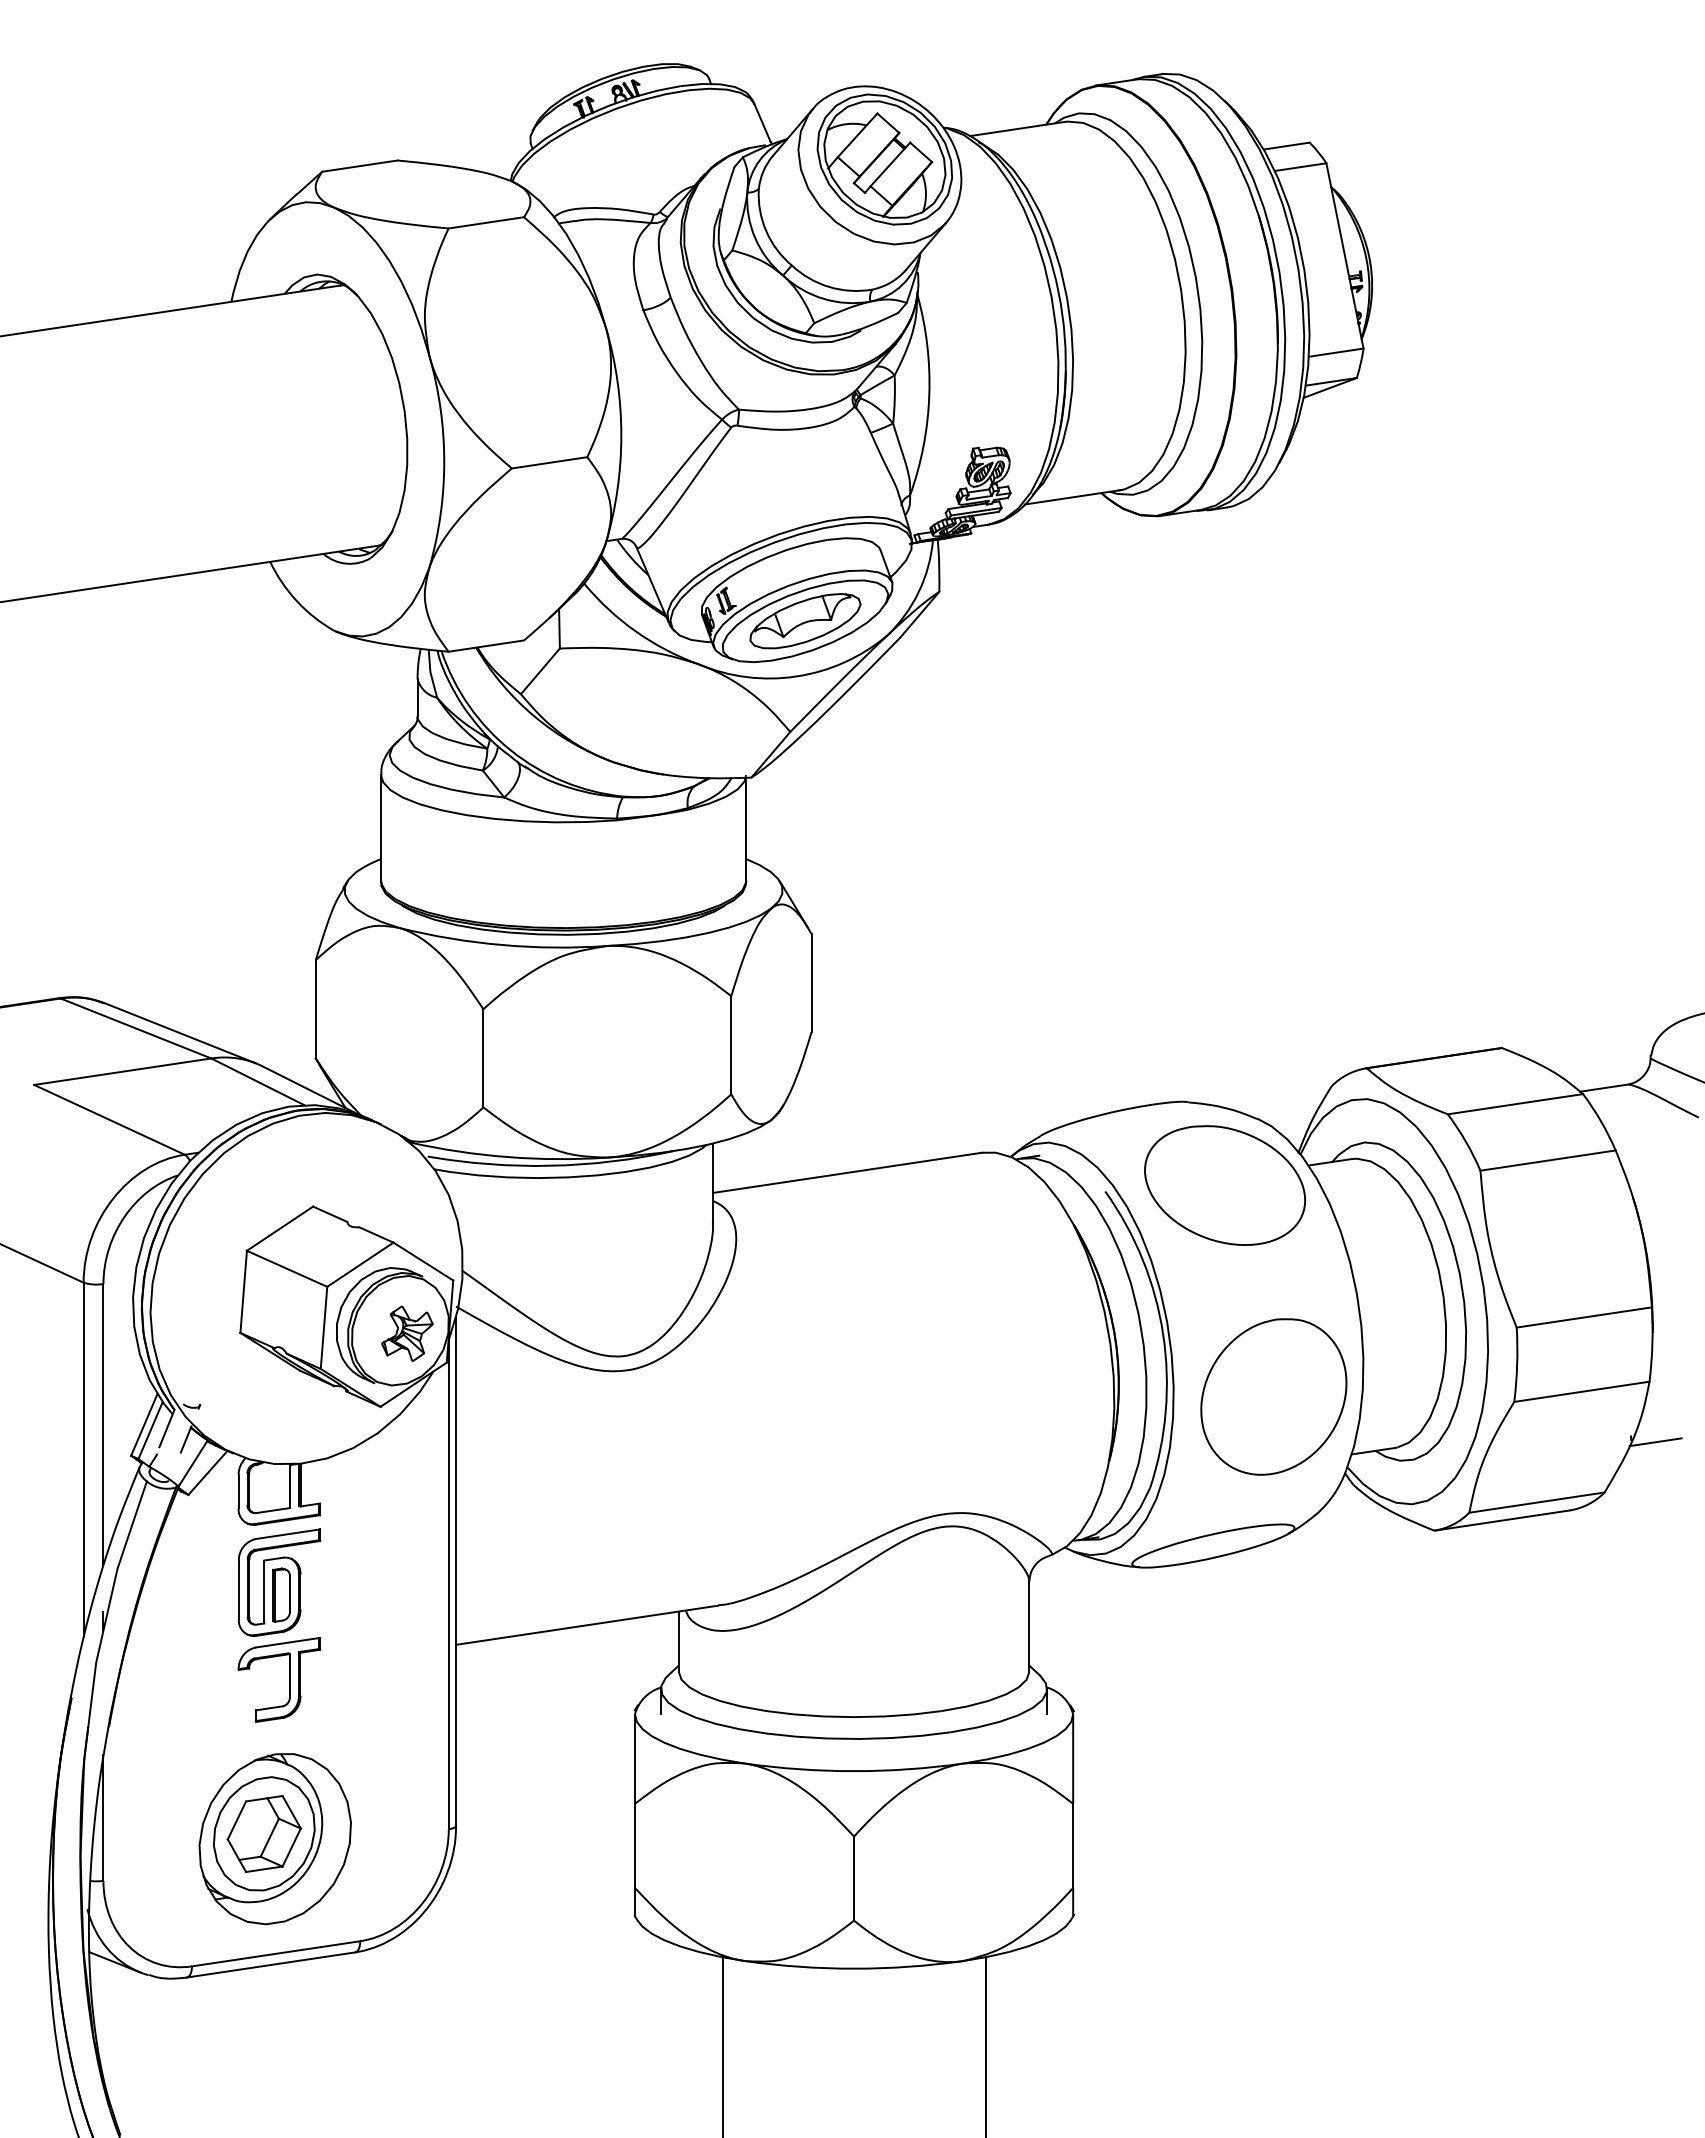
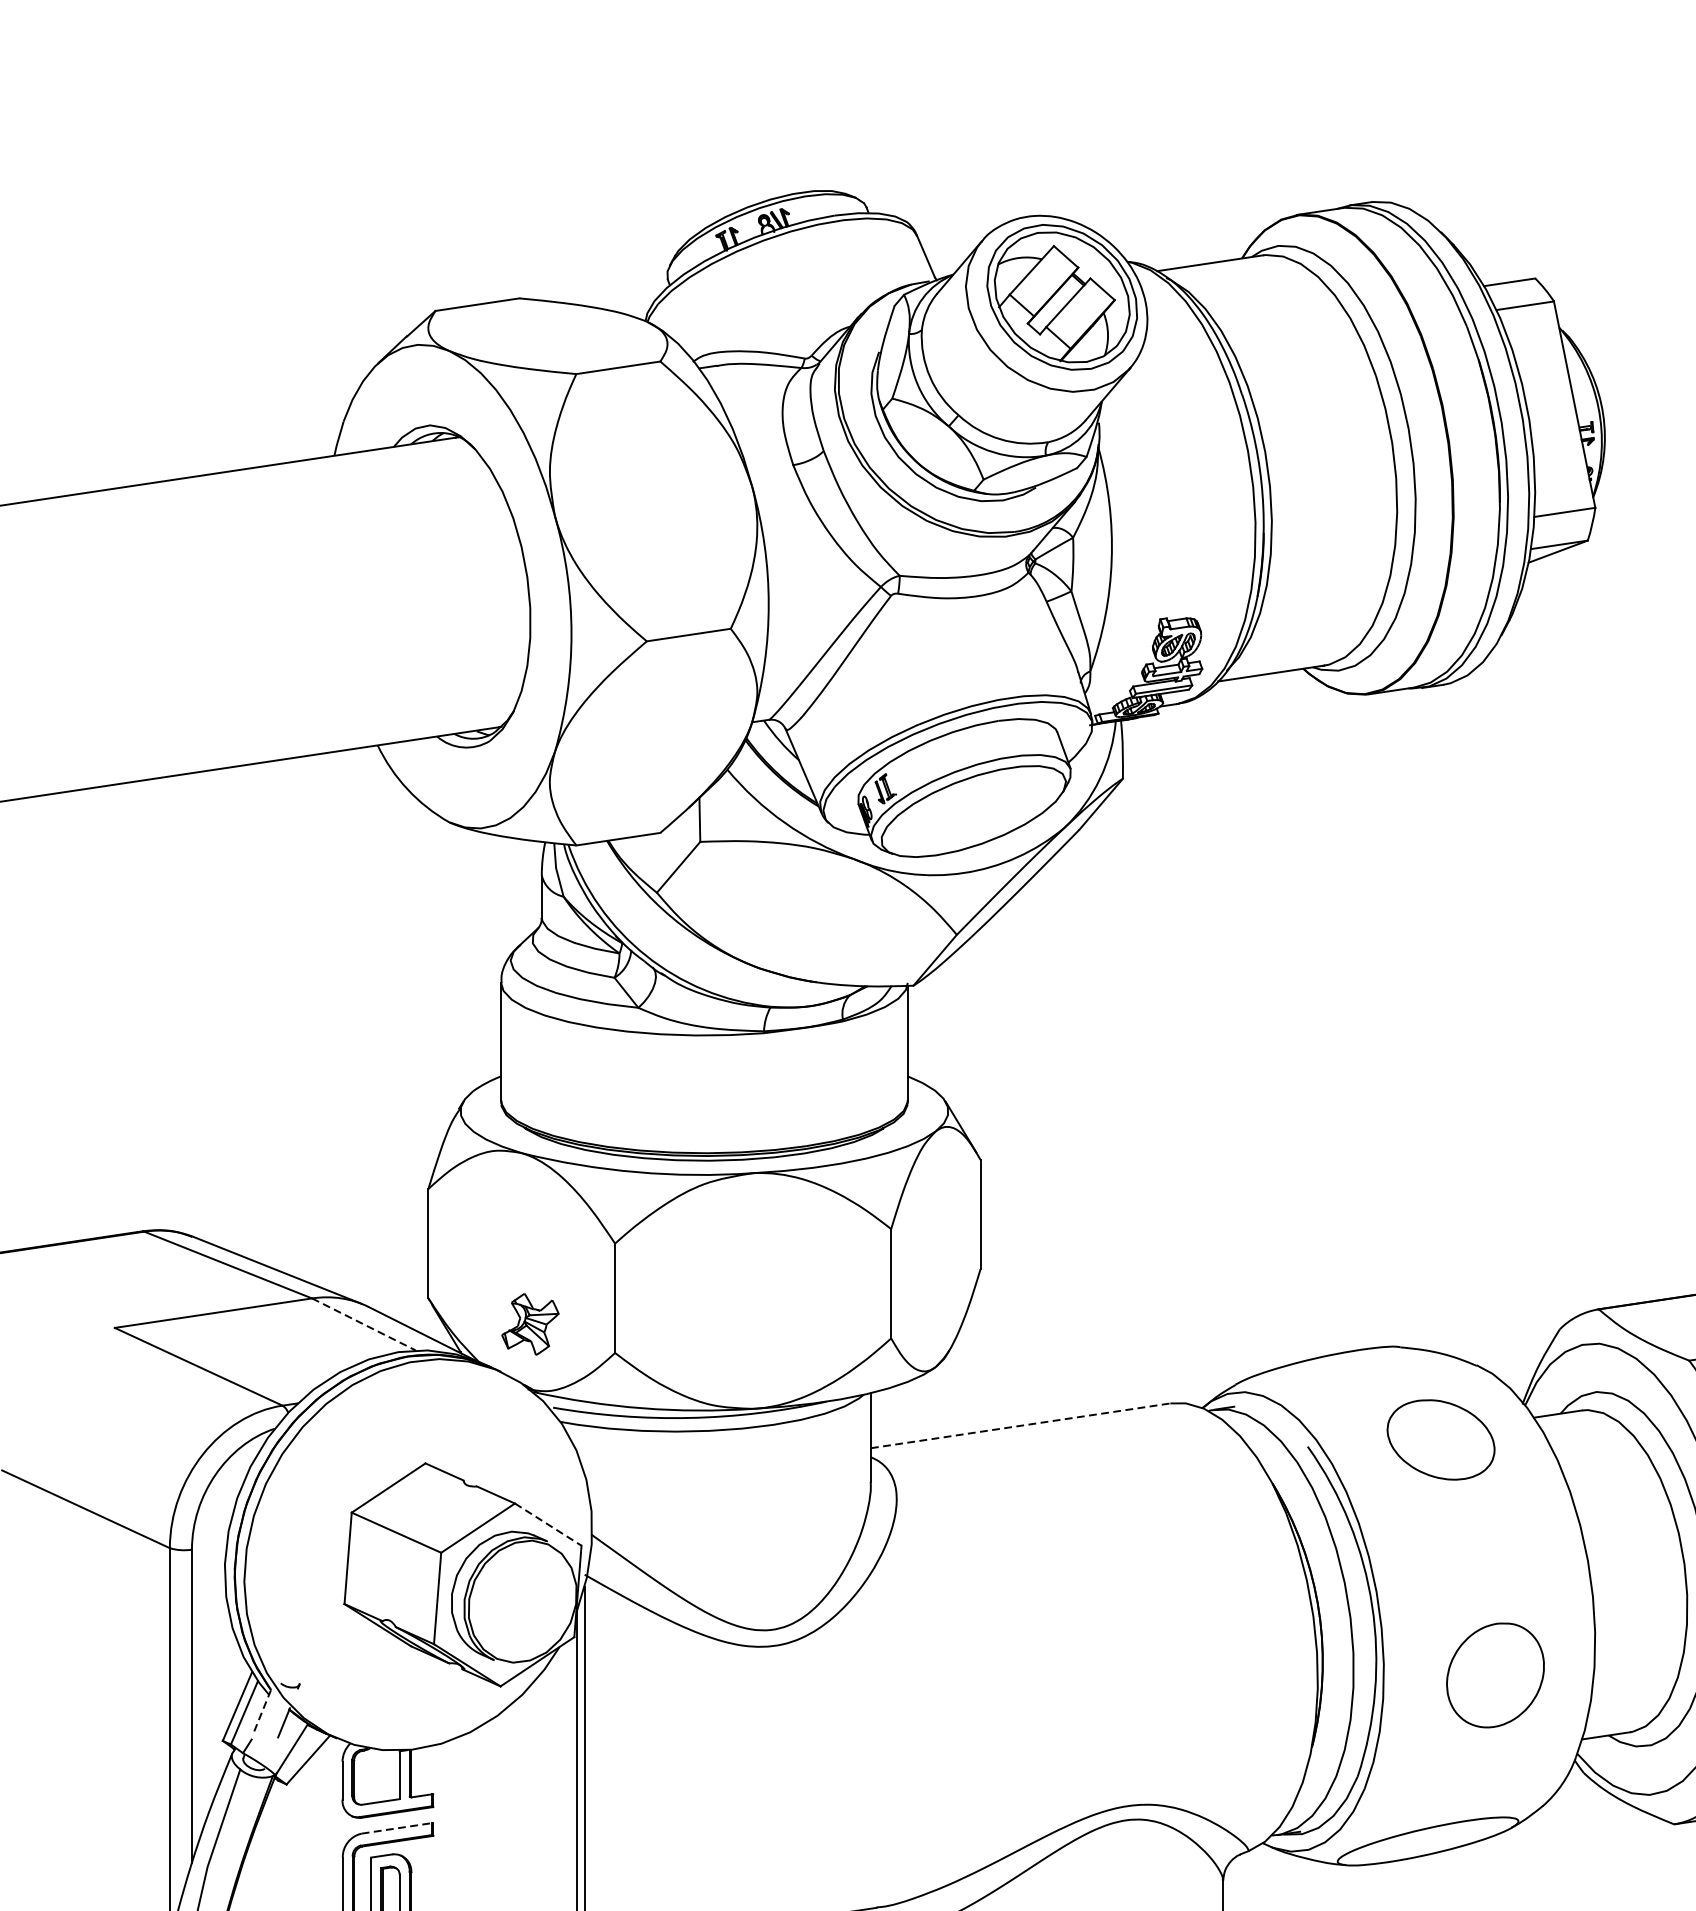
part: (805, 621) -> (973, 811), removed
line: (258, 1082) -> (364, 1325), solid -> dashed
line: (847, 1172) -> (1020, 1425), solid -> dashed
part: (1224, 1185) -> (1440, 1439), size x0.6
line: (423, 1261) -> (548, 1524), solid -> dashed
part: (407, 1333) -> (530, 1324), moved
part: (1273, 1396) -> (1495, 1674), size x0.6
line: (167, 1428) -> (263, 1710), solid -> dashed
line: (288, 1534) -> (398, 1828), solid -> dashed

